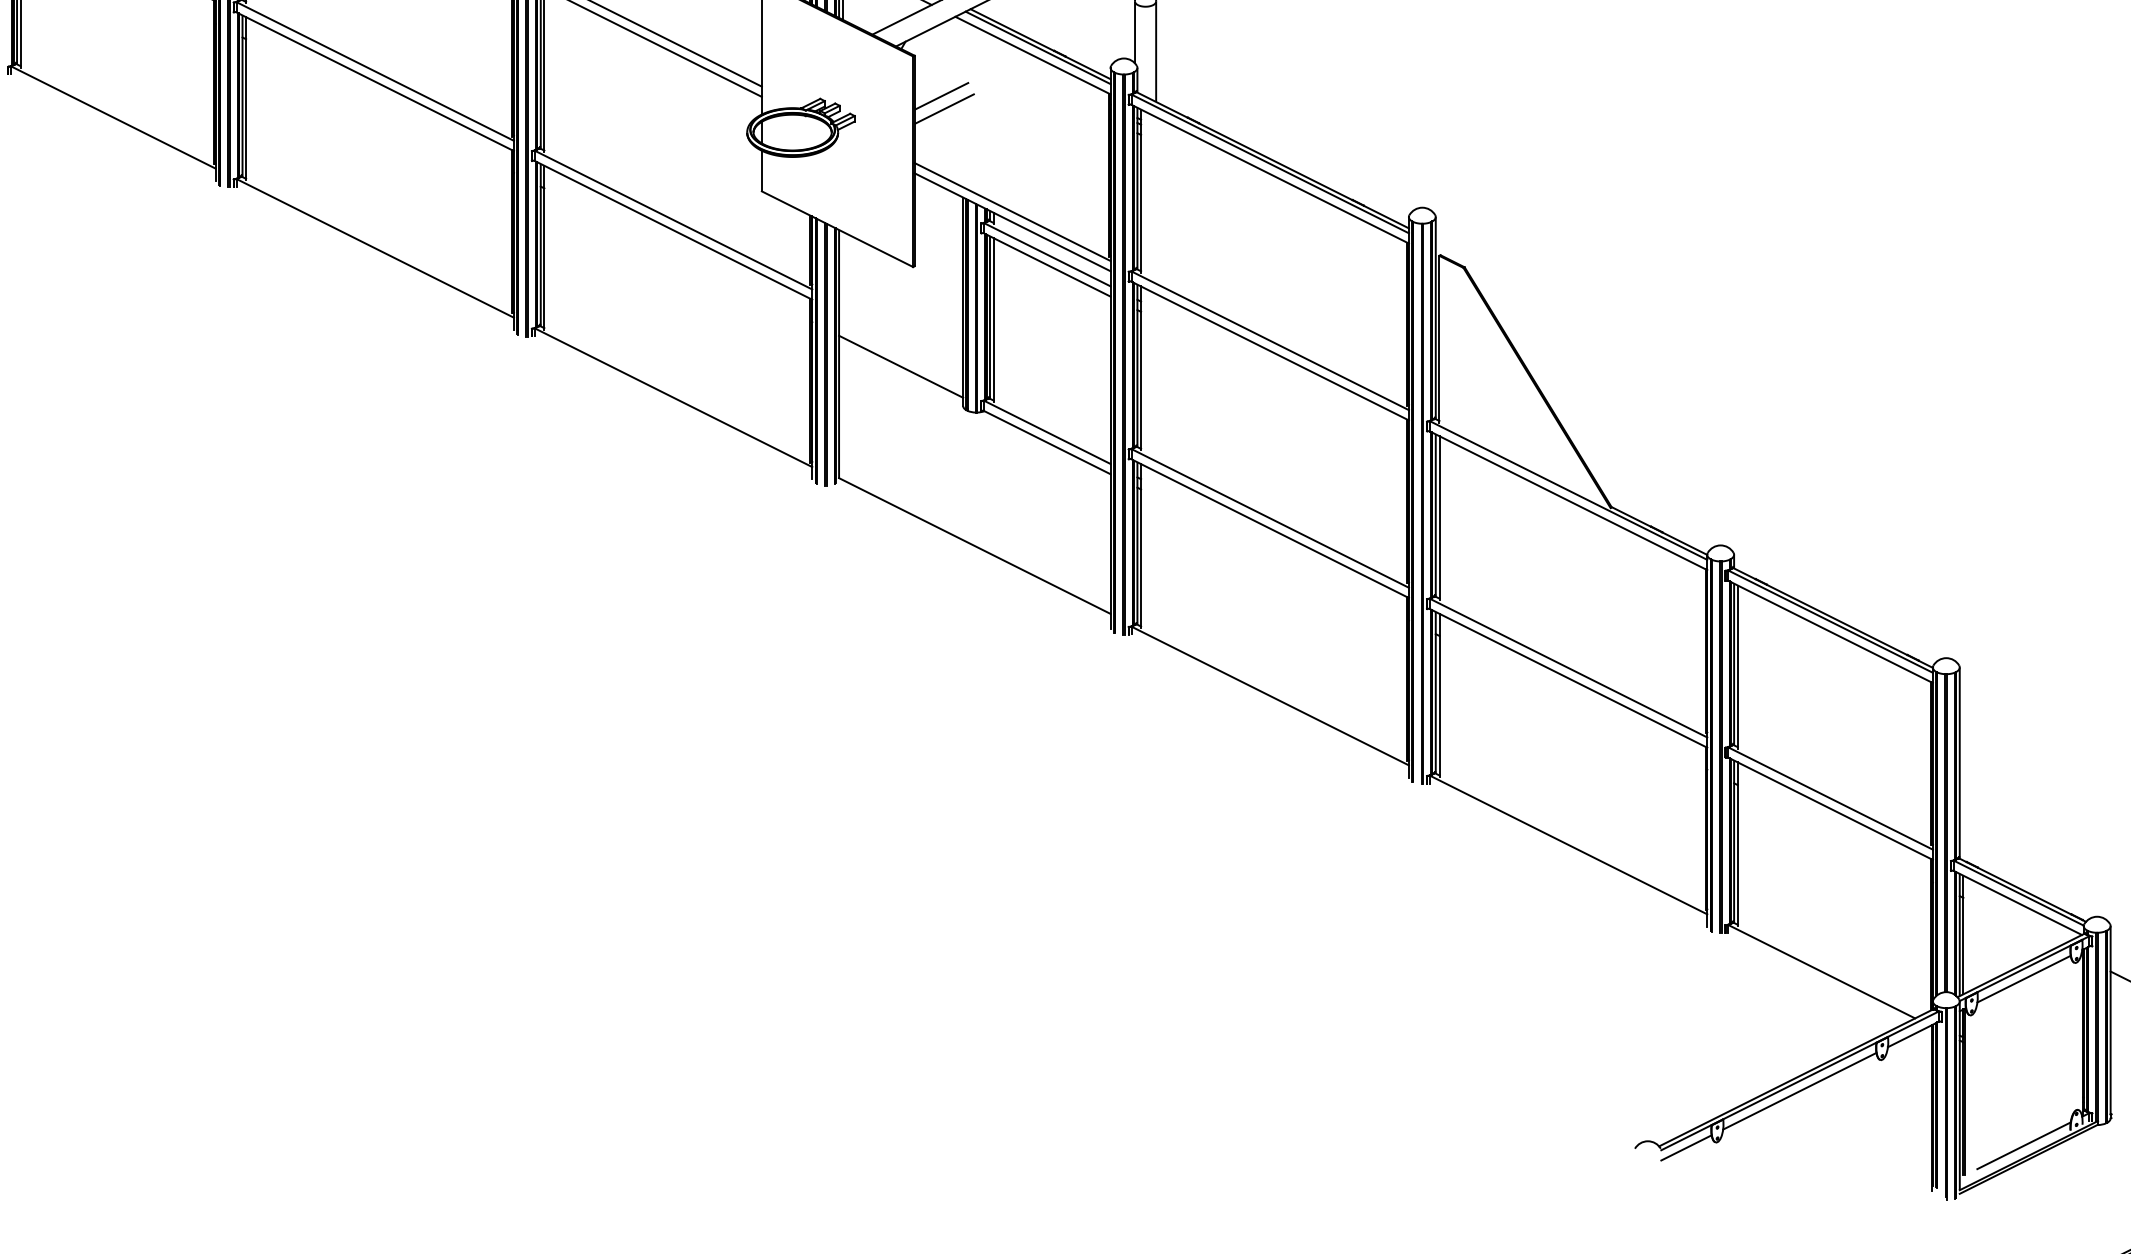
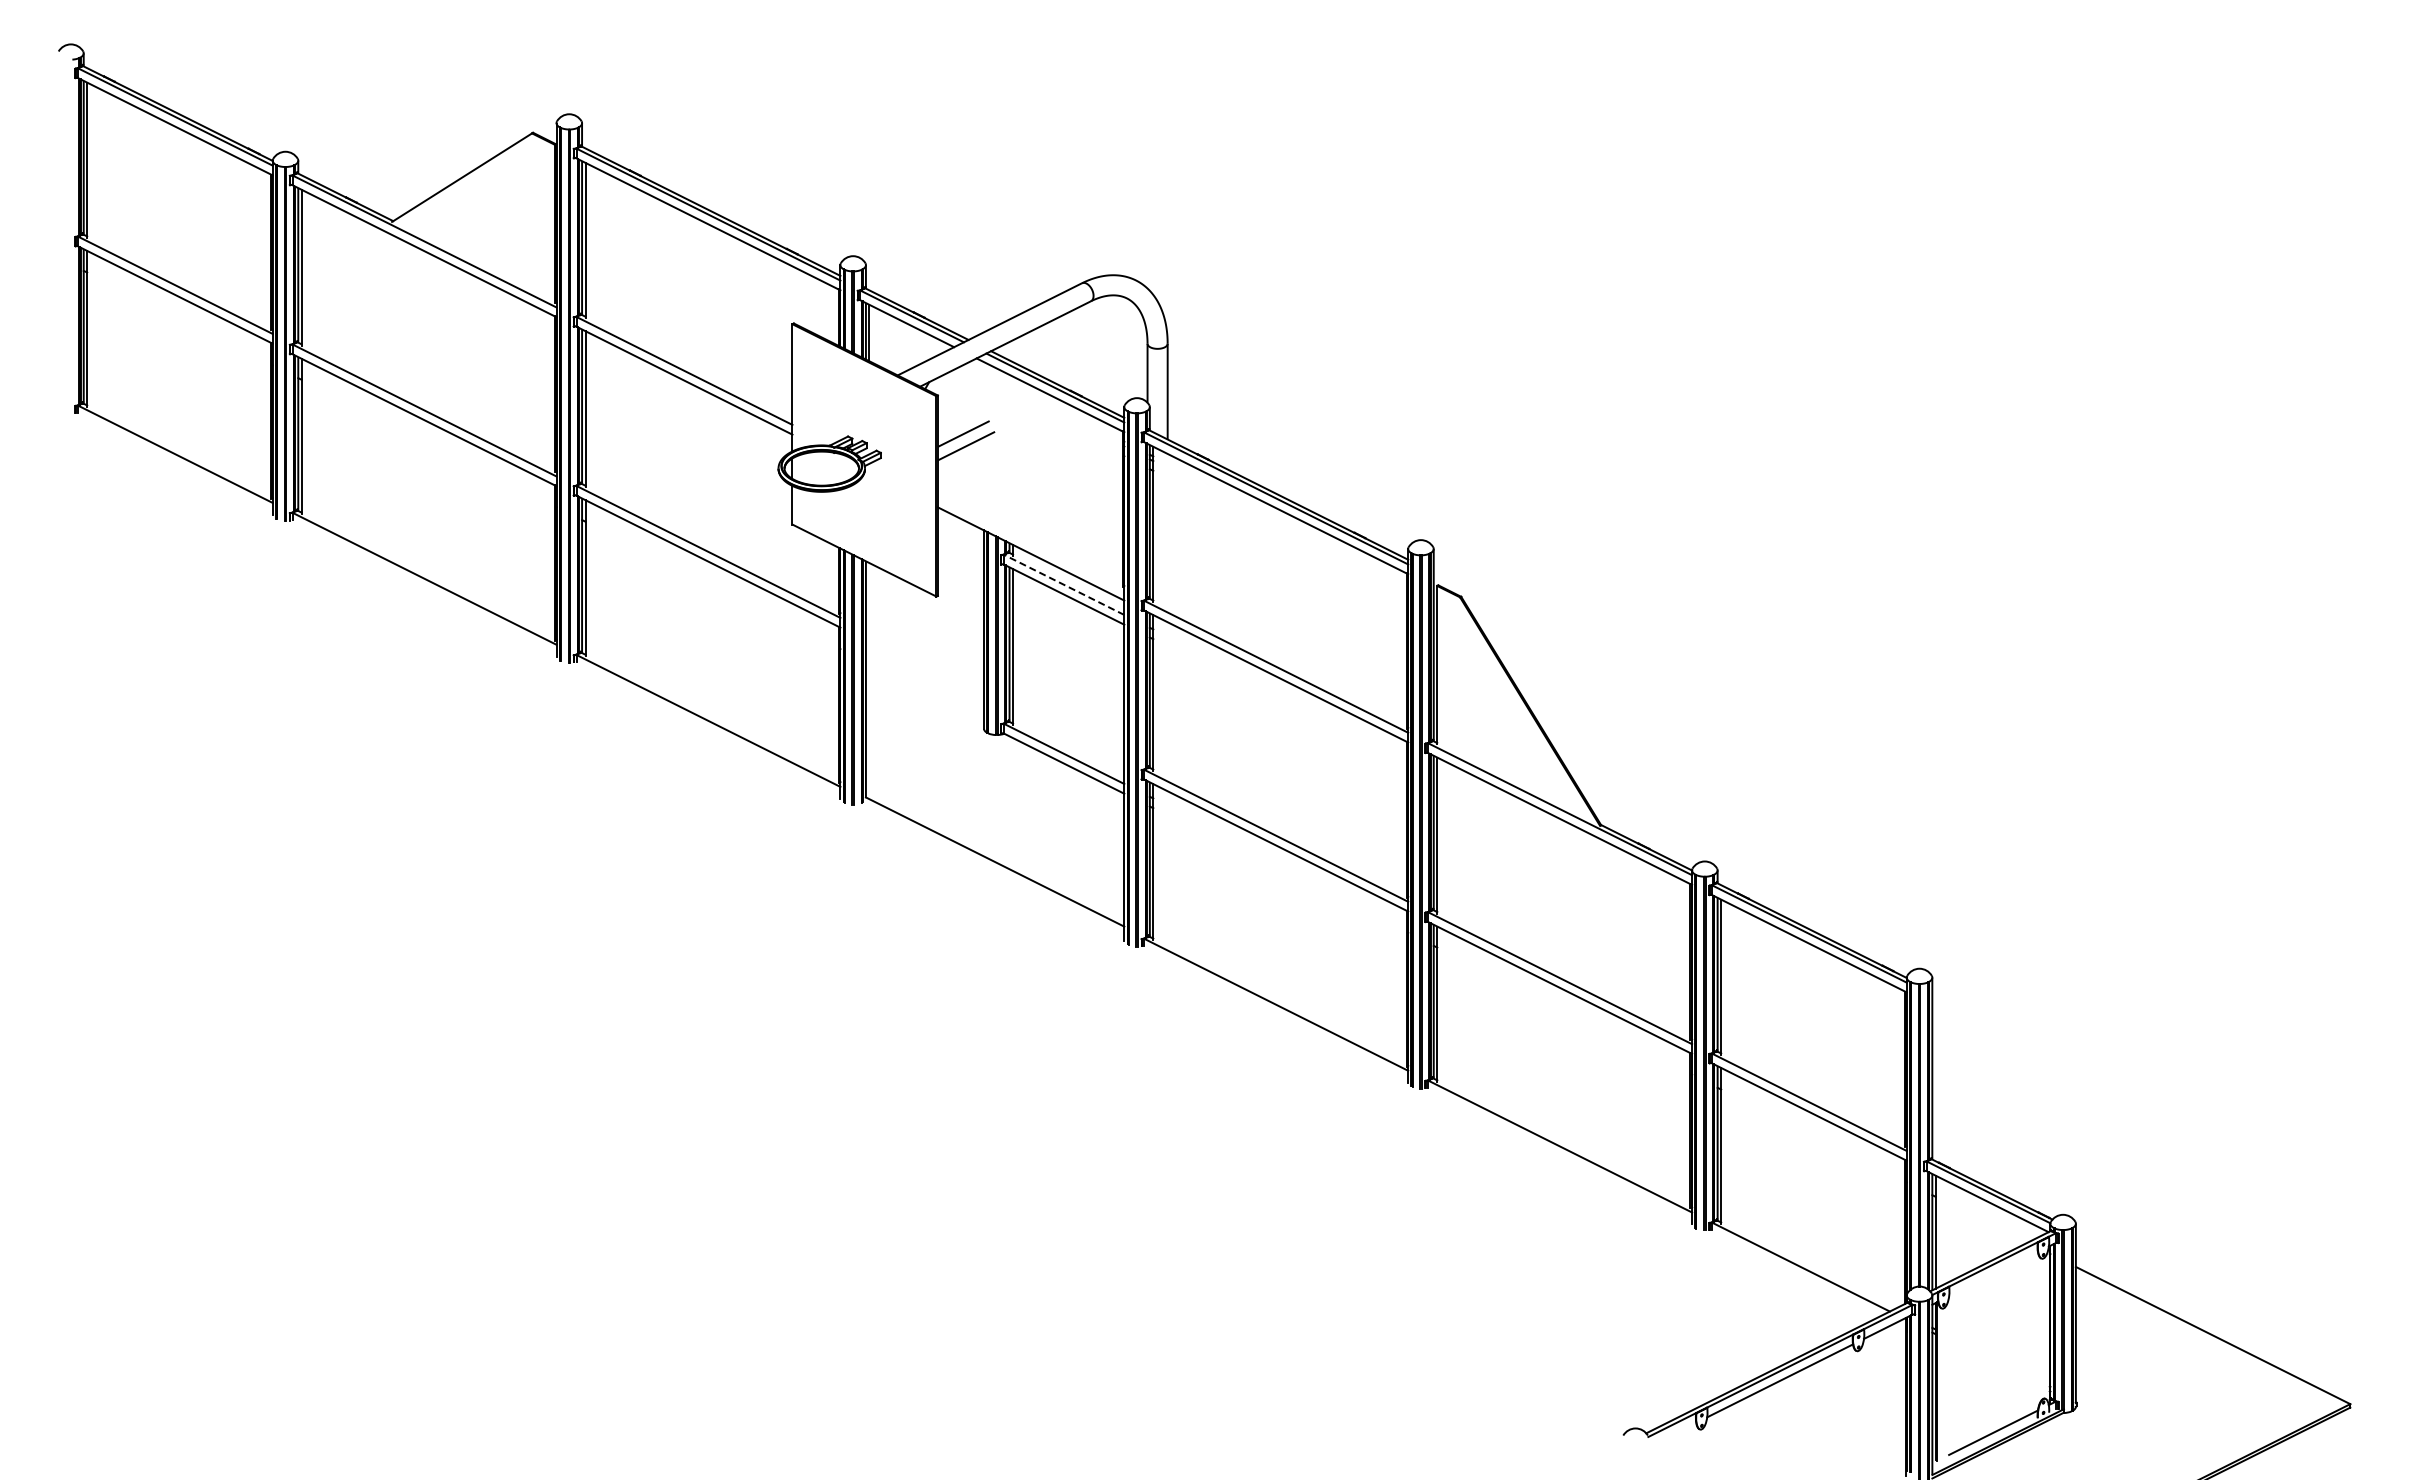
line: (1012, 211) -> (1030, 543), removed
line: (1046, 254) -> (1063, 584), solid -> dashed
line: (900, 365) -> (924, 690), removed
line: (2024, 978) -> (1993, 1273), removed
line: (1686, 1147) -> (1672, 1434), removed

